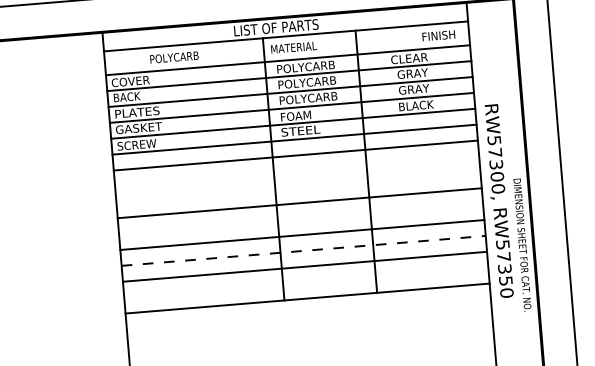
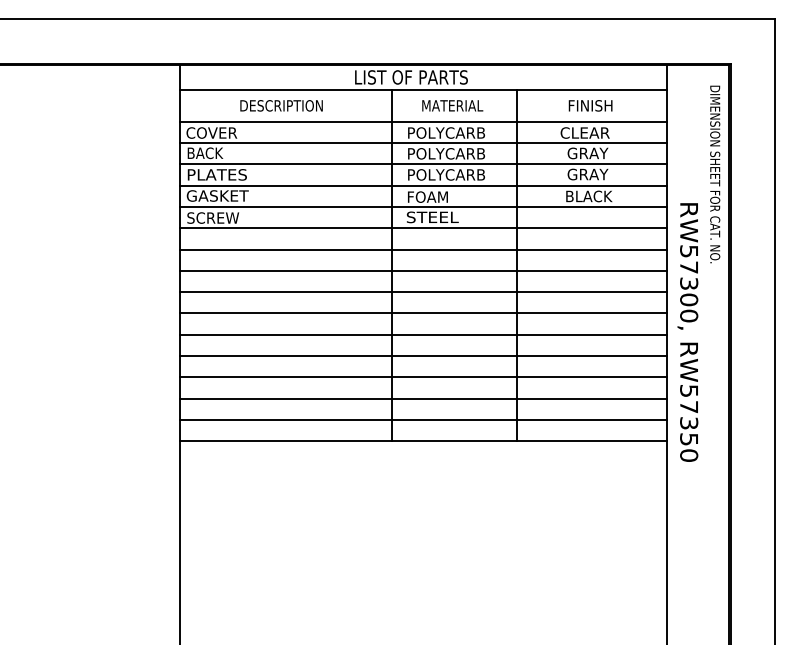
text: (438, 35) -> (590, 105), moved
text: (293, 47) -> (452, 105), moved
text: (181, 56) -> (281, 105), POLYCARB -> DESCRIPTION
line: (297, 171) -> (423, 270), added
line: (298, 187) -> (423, 292), added
line: (301, 218) -> (423, 334), added
text: (522, 245) -> (715, 174), moved
line: (303, 251) -> (423, 377), dashed -> solid
line: (306, 282) -> (423, 419), added

